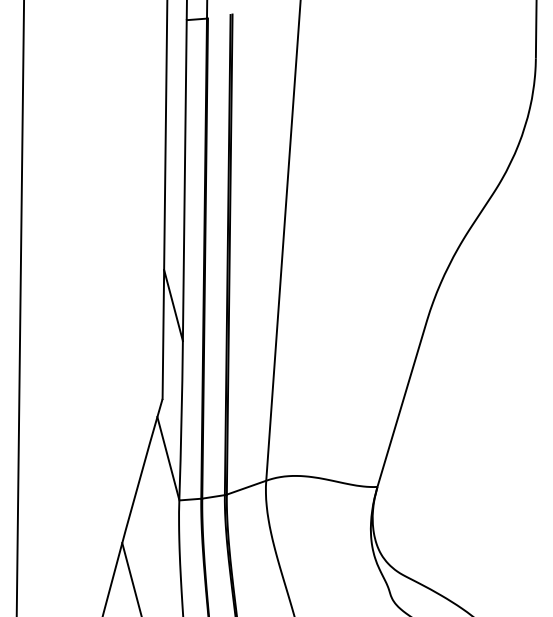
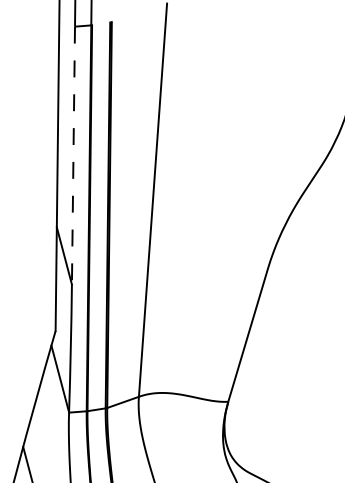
line: (184, 181) -> (73, 156), solid -> dashed

